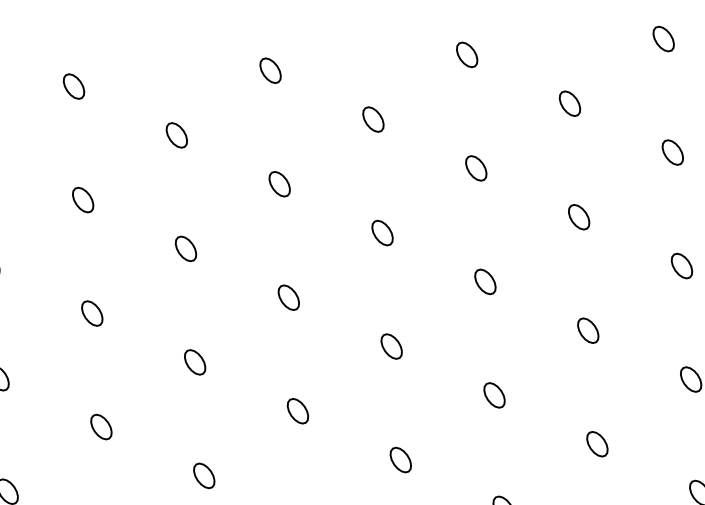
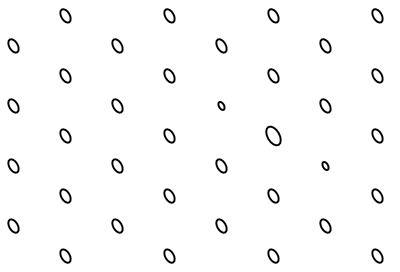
part: (382, 232) -> (221, 105), size x0.6
part: (485, 280) -> (273, 135), size x1.4
part: (588, 329) -> (325, 165), size x0.6

